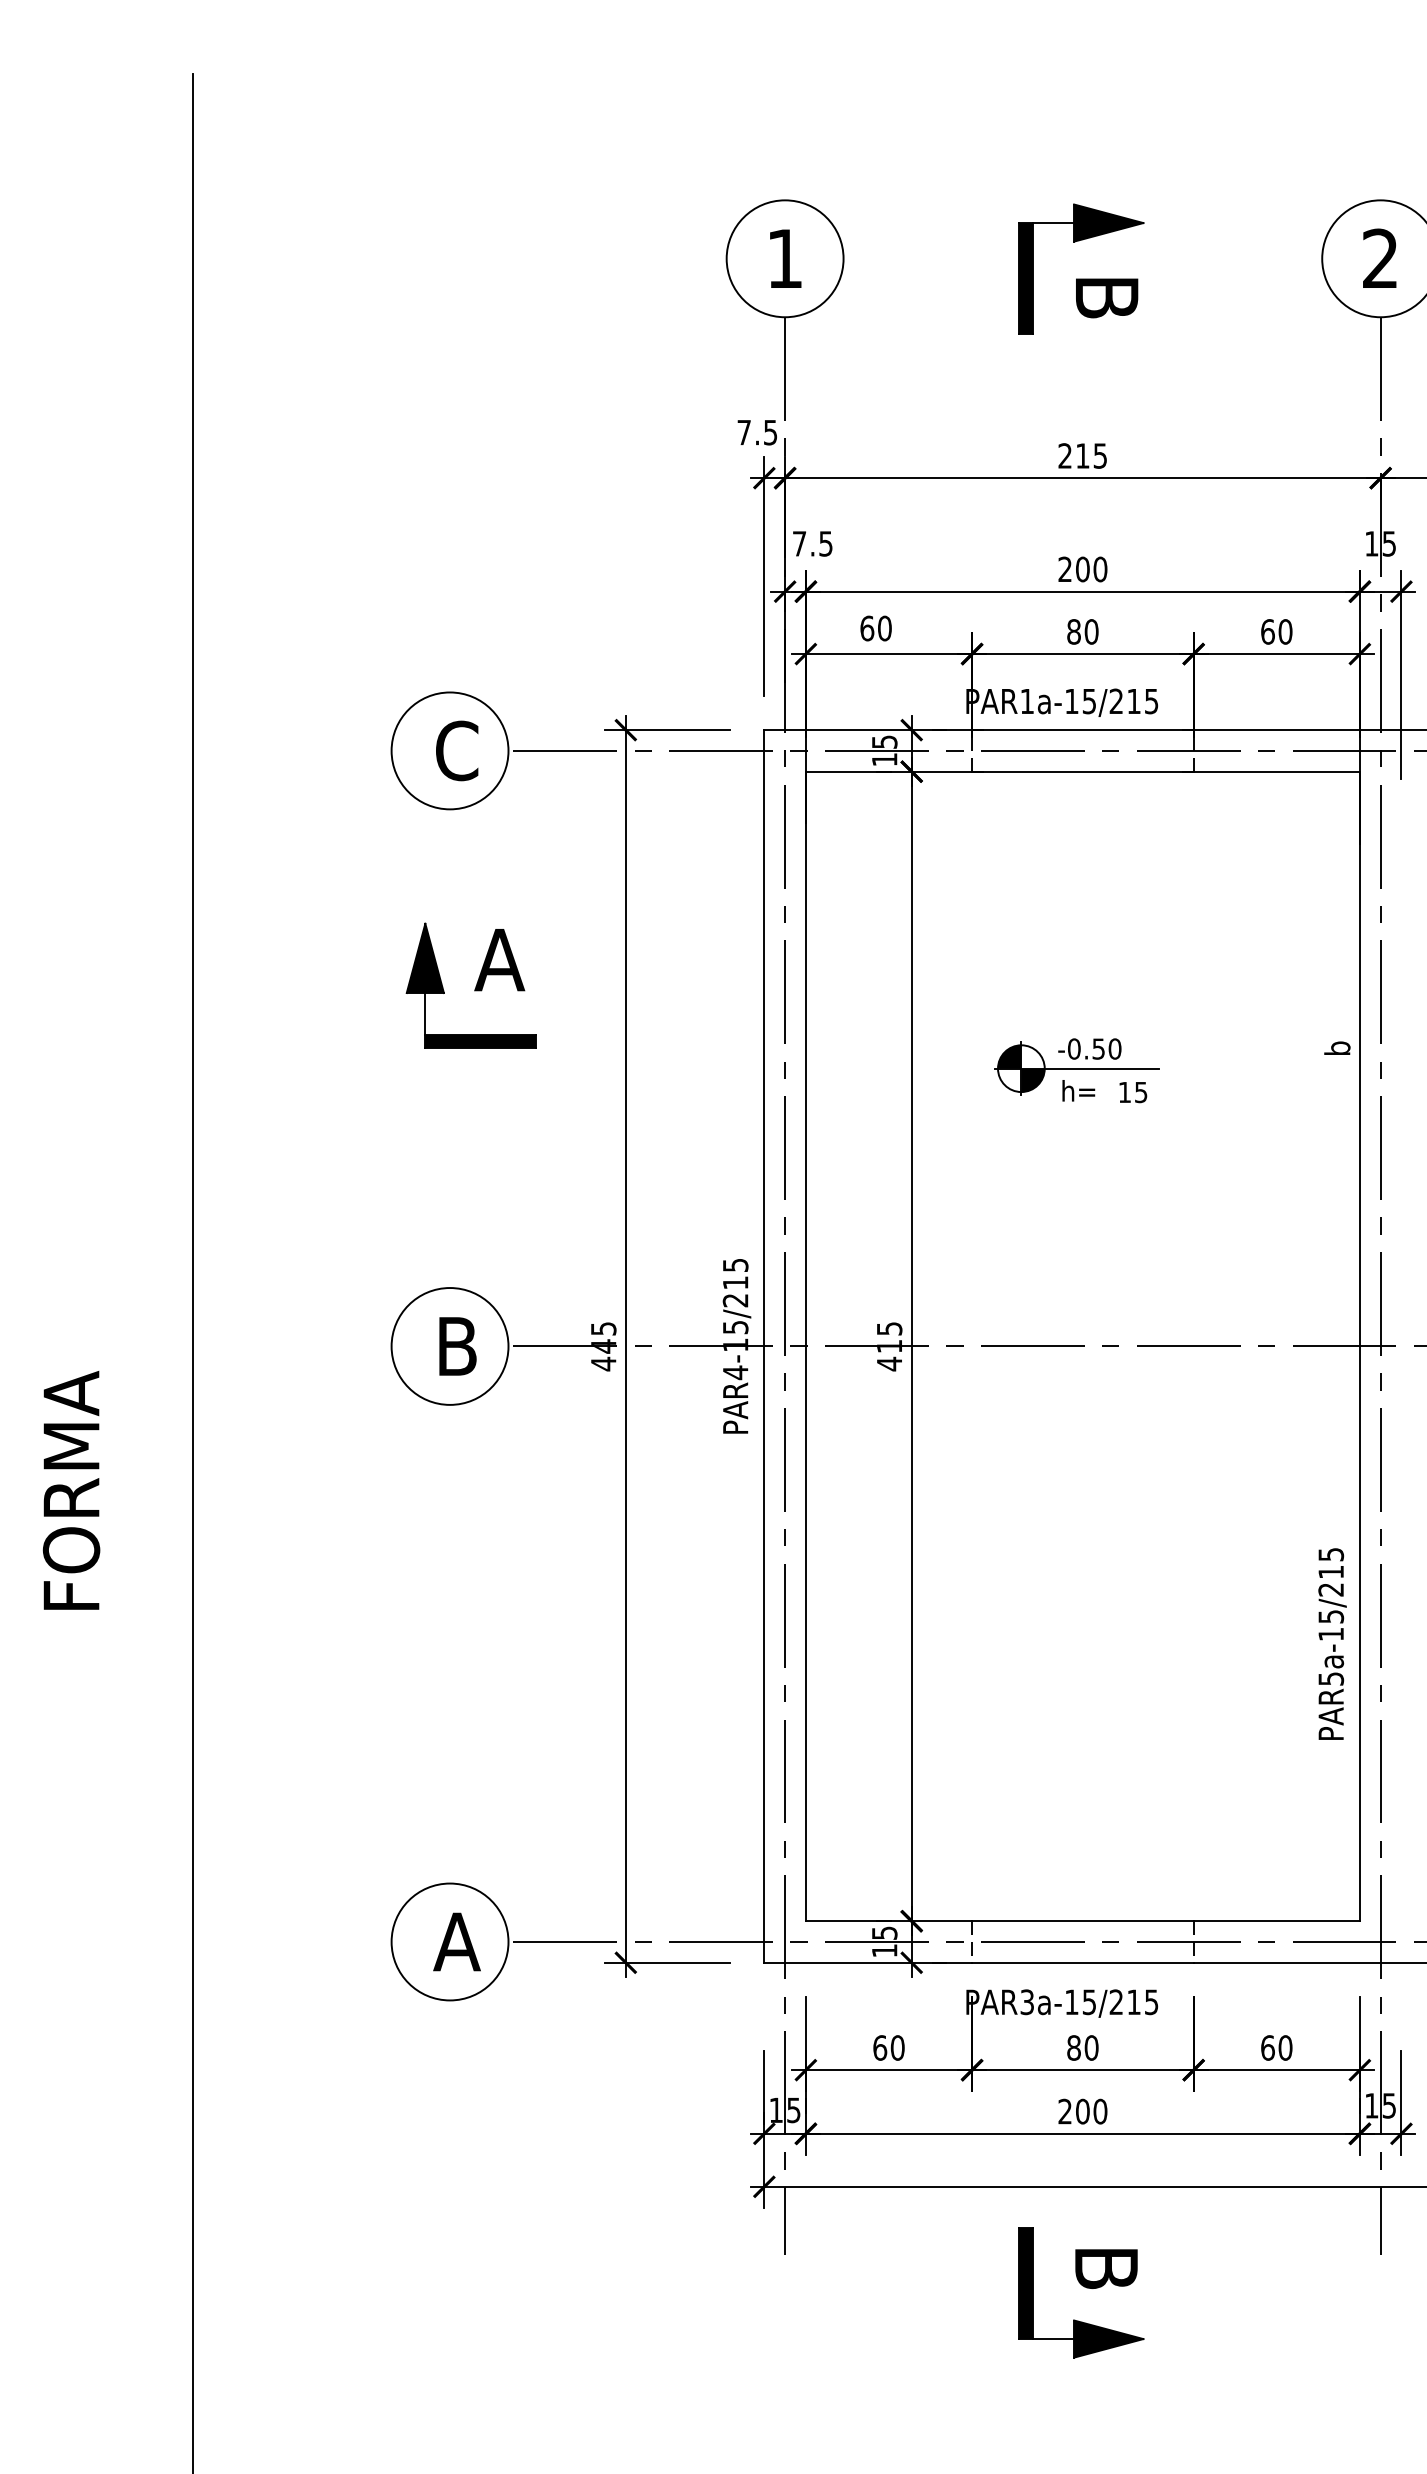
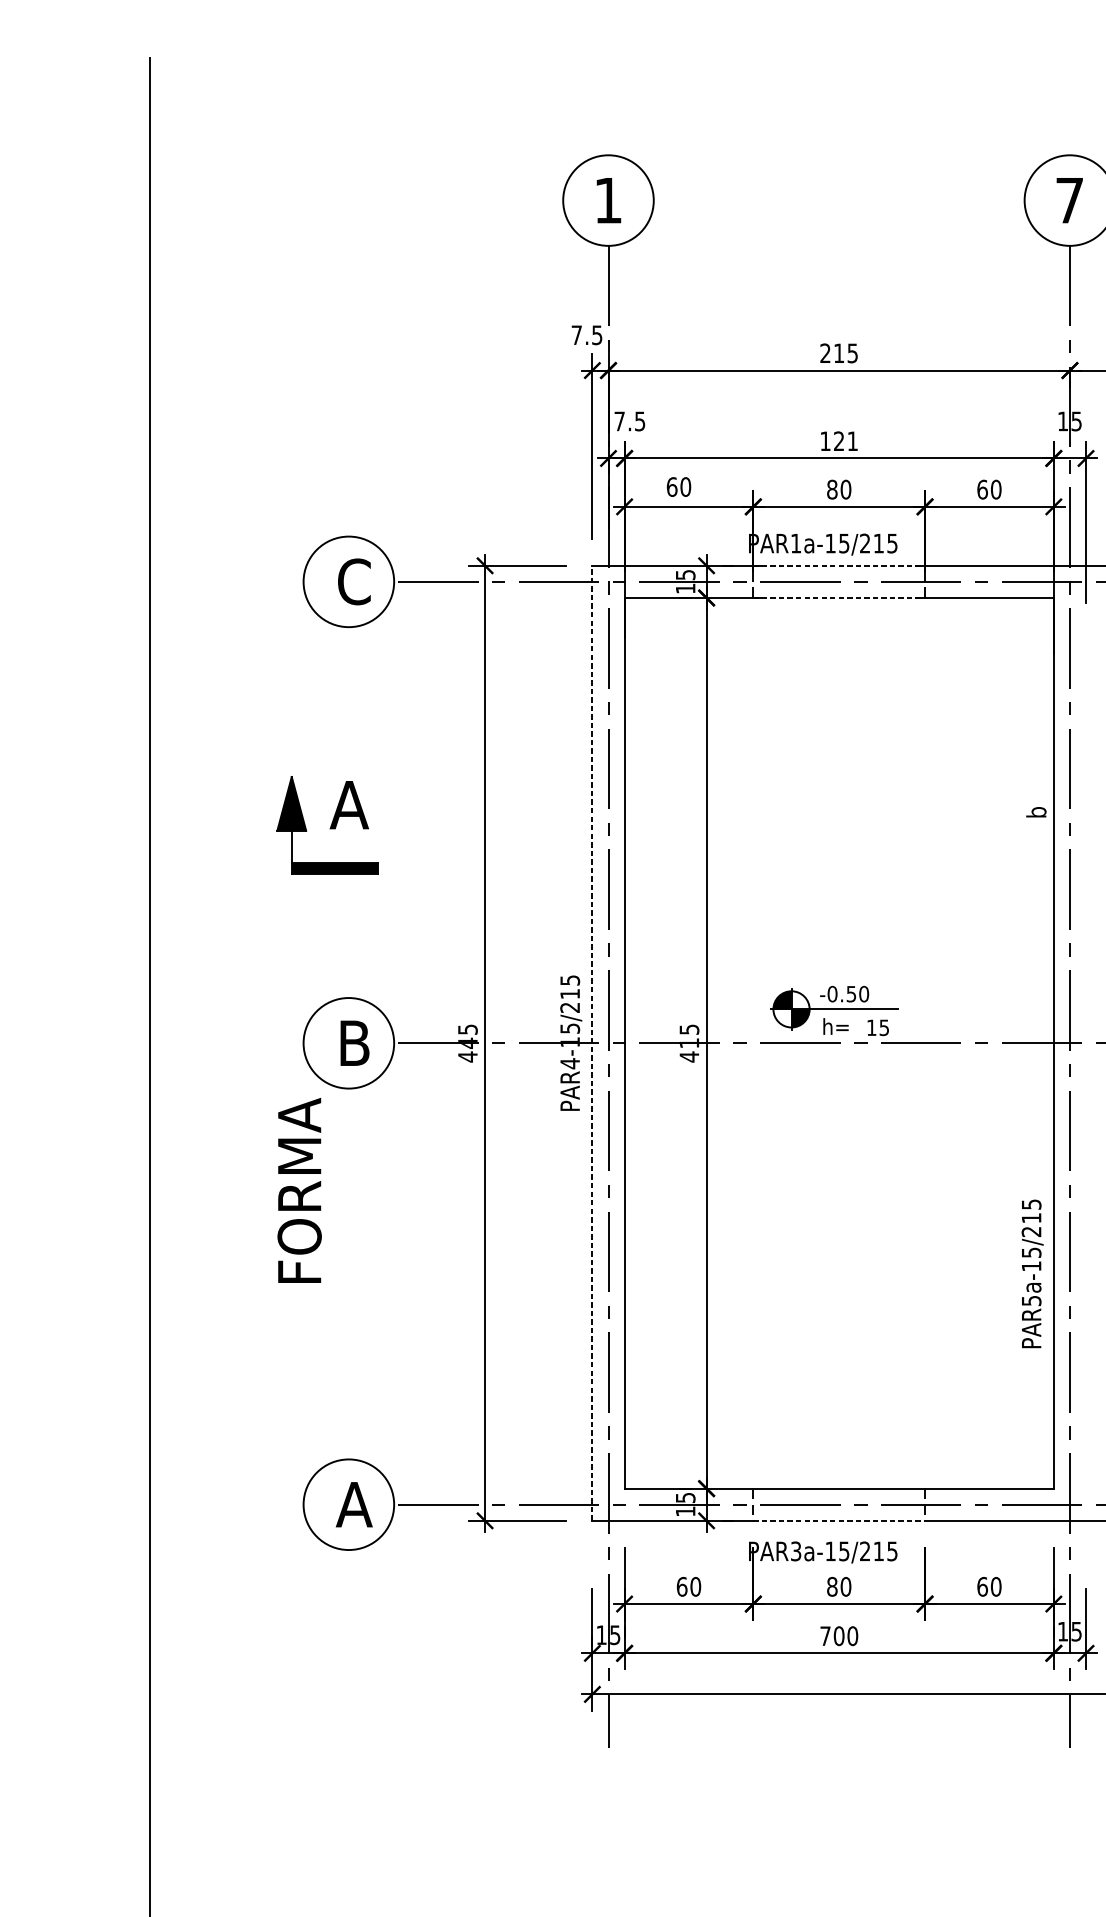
part: (1075, 242) -> (833, 187), removed
text: (1380, 257) -> (1069, 199), 2 -> 7
text: (1082, 569) -> (838, 441), 200 -> 121
line: (1082, 730) -> (838, 566), solid -> dashed
line: (1082, 771) -> (838, 597), solid -> dashed
part: (444, 990) -> (306, 828), moved
part: (1076, 1071) -> (834, 1011), moved
line: (764, 1345) -> (592, 1042), solid -> dashed
text: (71, 1490) -> (299, 1190), moved
line: (1082, 1962) -> (838, 1520), solid -> dashed
text: (1064, 2111) -> (824, 1636), 200 -> 700
part: (1074, 2319) -> (832, 1797), removed

